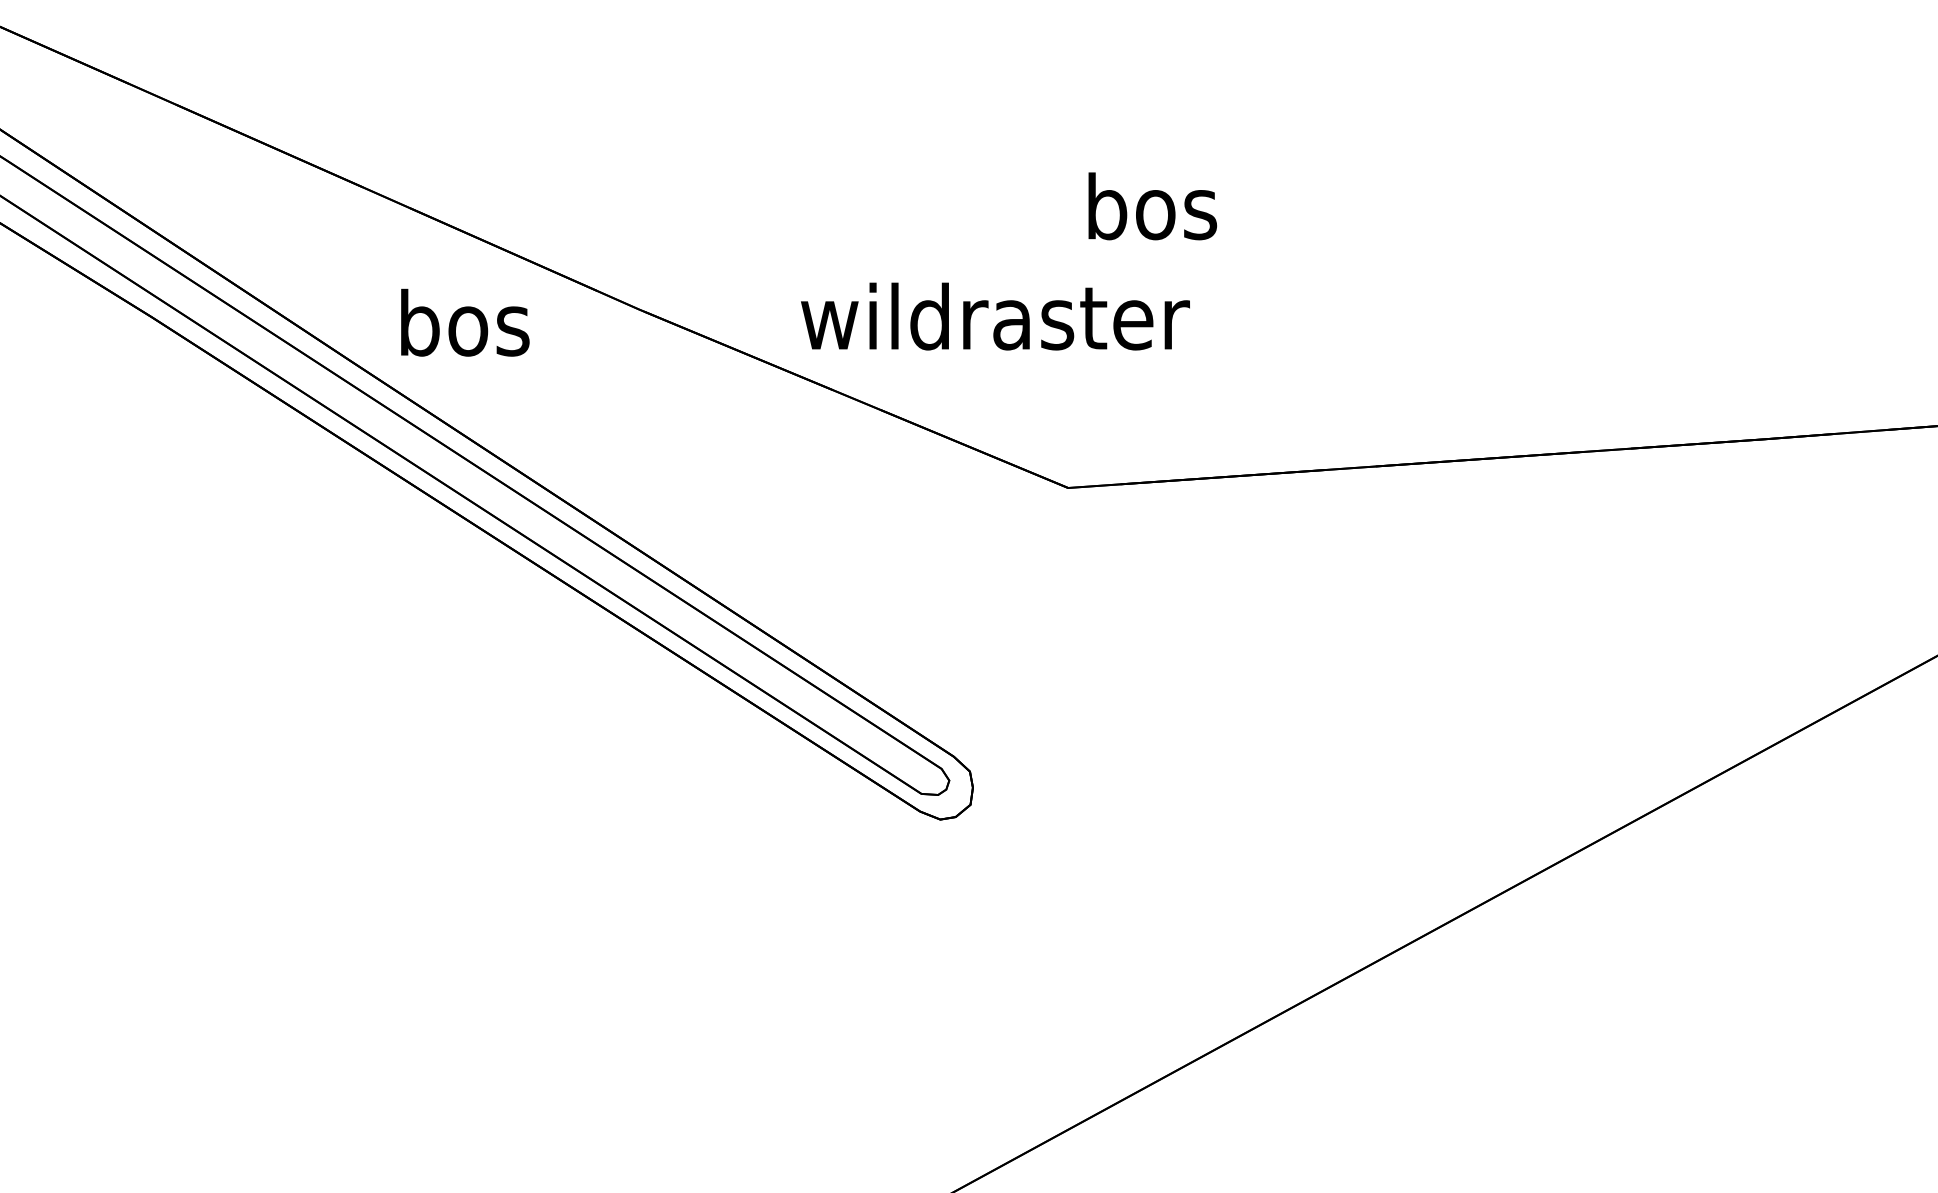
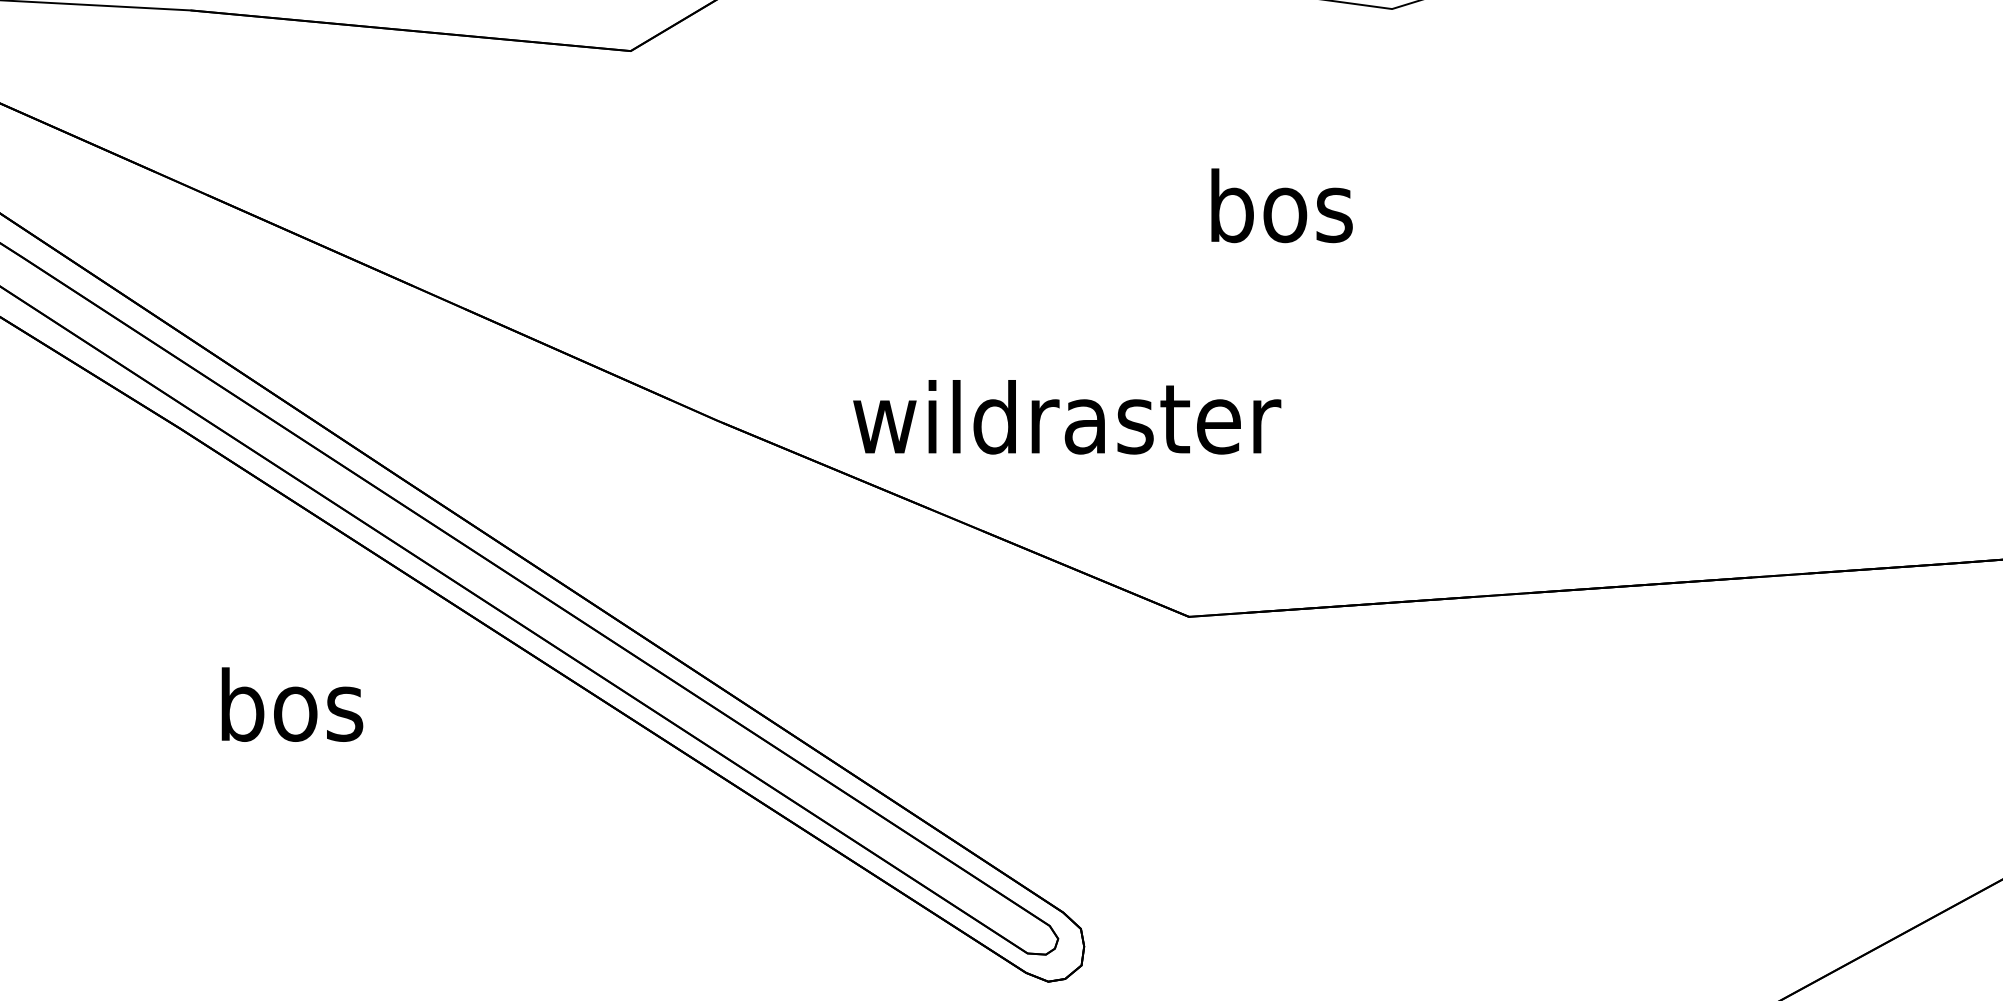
text: (1152, 206) -> (1281, 205), moved
text: (995, 316) -> (1067, 417), moved
text: (465, 322) -> (292, 704), moved

